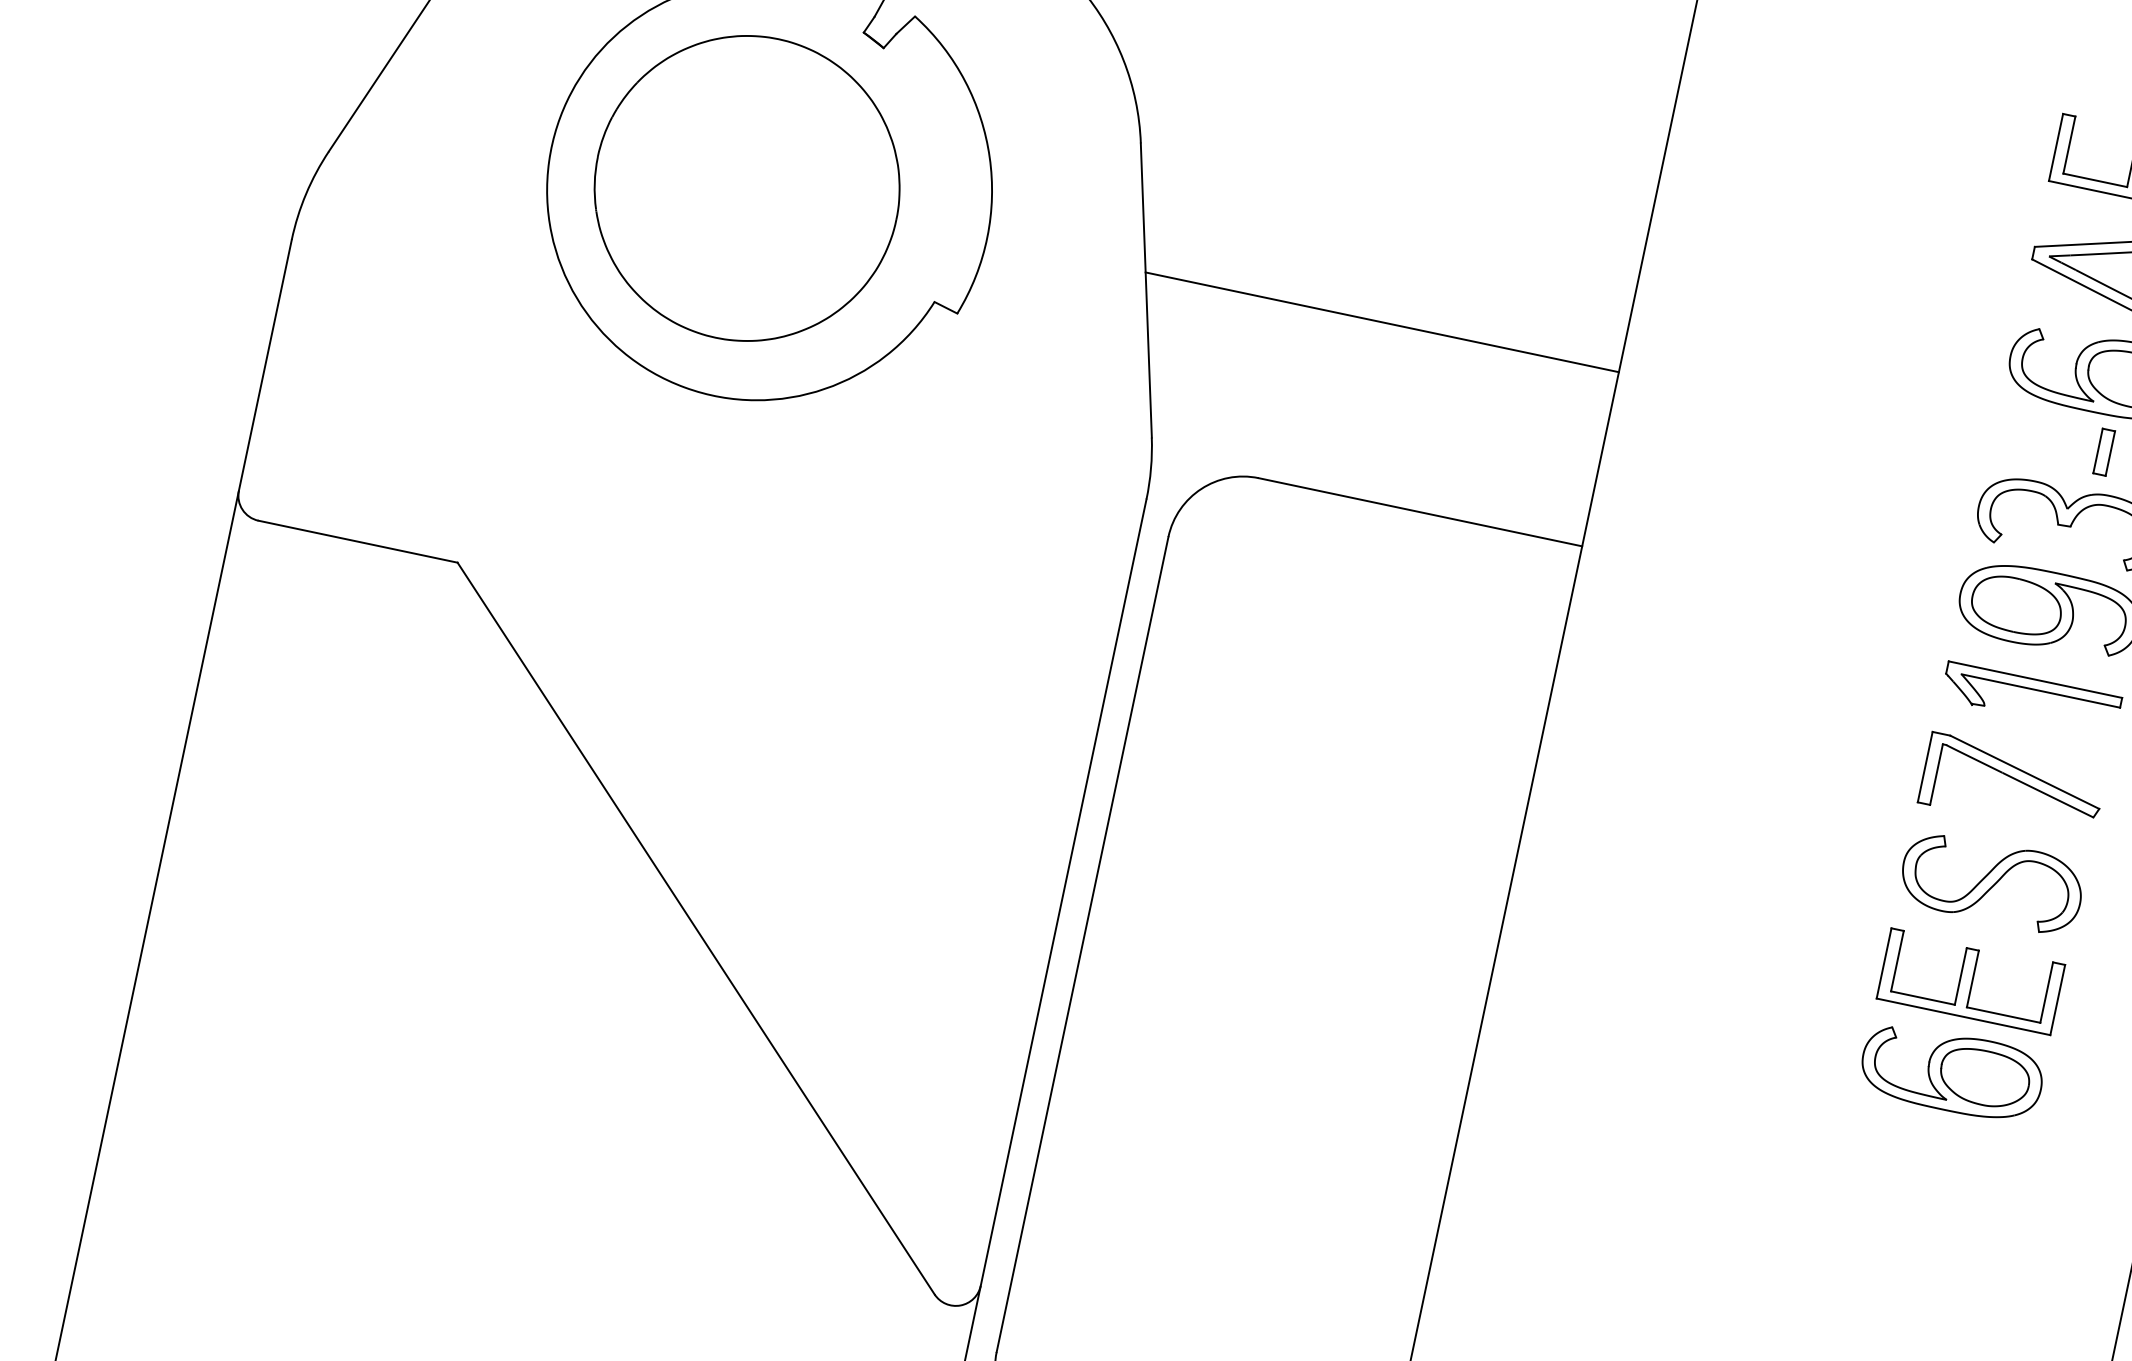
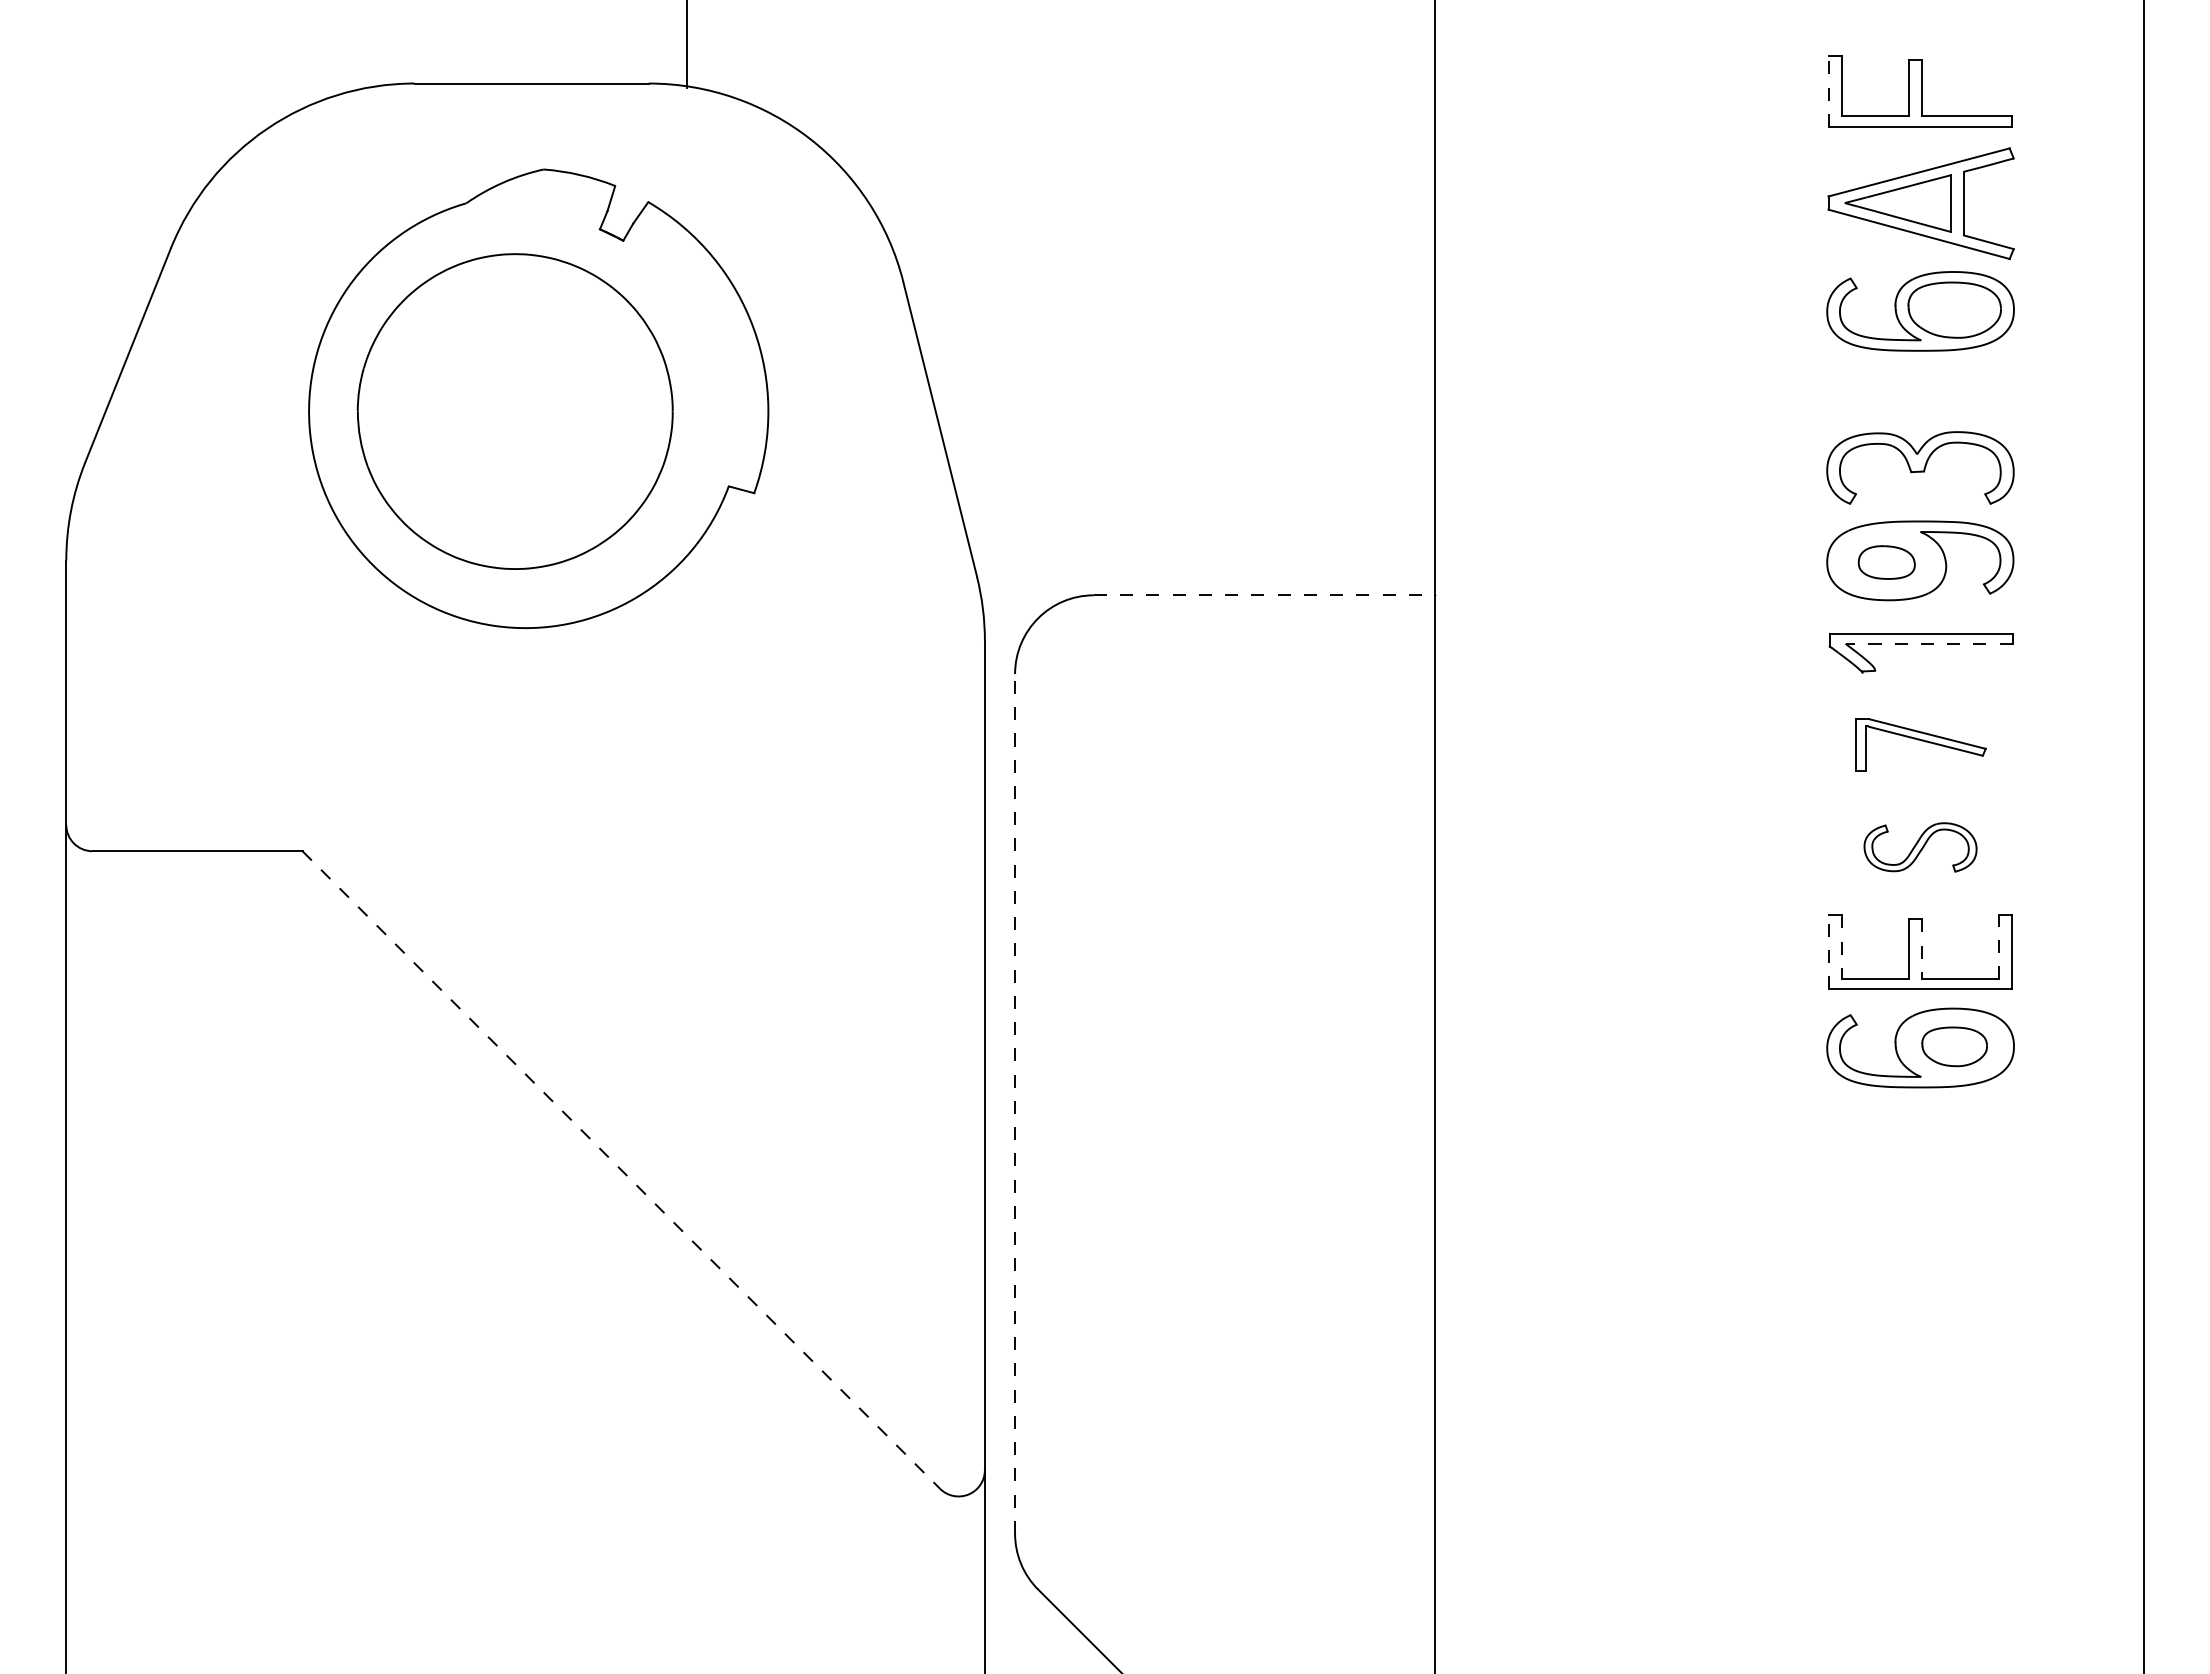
line: (2055, 147) -> (1828, 91), solid -> dashed
line: (1382, 322) -> (1185, 411), removed
part: (2104, 452) -> (1942, 389), removed
line: (1420, 512) -> (1264, 595), solid -> dashed
part: (2016, 605) -> (1886, 562), size x0.6
line: (2041, 690) -> (1929, 643), solid -> dashed
part: (2013, 784) -> (1921, 744), size x0.7
part: (1992, 882) -> (1920, 847), size x0.6
line: (696, 929) -> (621, 1170), solid -> dashed
line: (1083, 944) -> (1015, 1103), solid -> dashed
line: (1897, 961) -> (1841, 947), solid -> dashed
line: (1884, 962) -> (1828, 951), solid -> dashed
line: (1972, 979) -> (1921, 949), solid -> dashed
line: (2046, 992) -> (1999, 947), solid -> dashed
part: (1984, 1077) -> (1954, 1046), size x0.7

